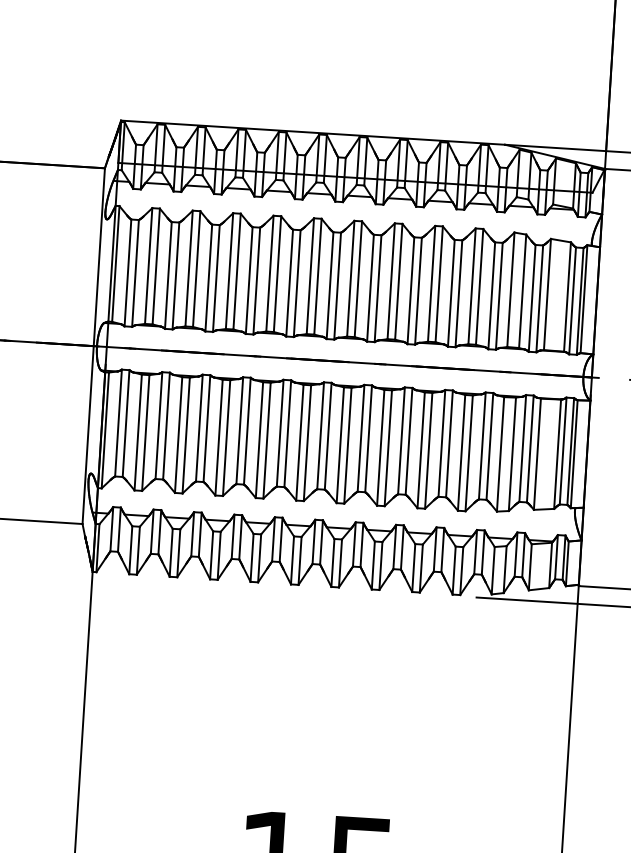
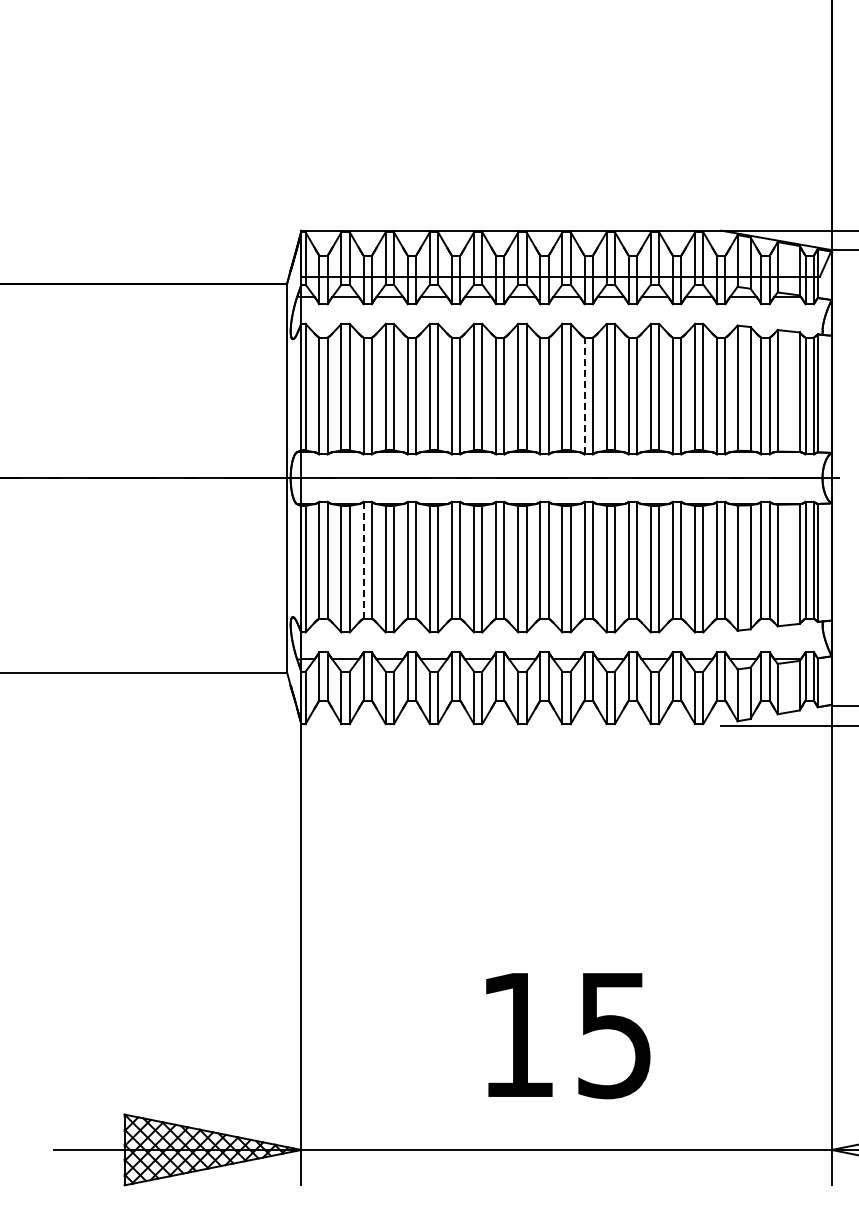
line: (370, 287) -> (584, 395), solid -> dashed
line: (158, 424) -> (363, 559), solid -> dashed

